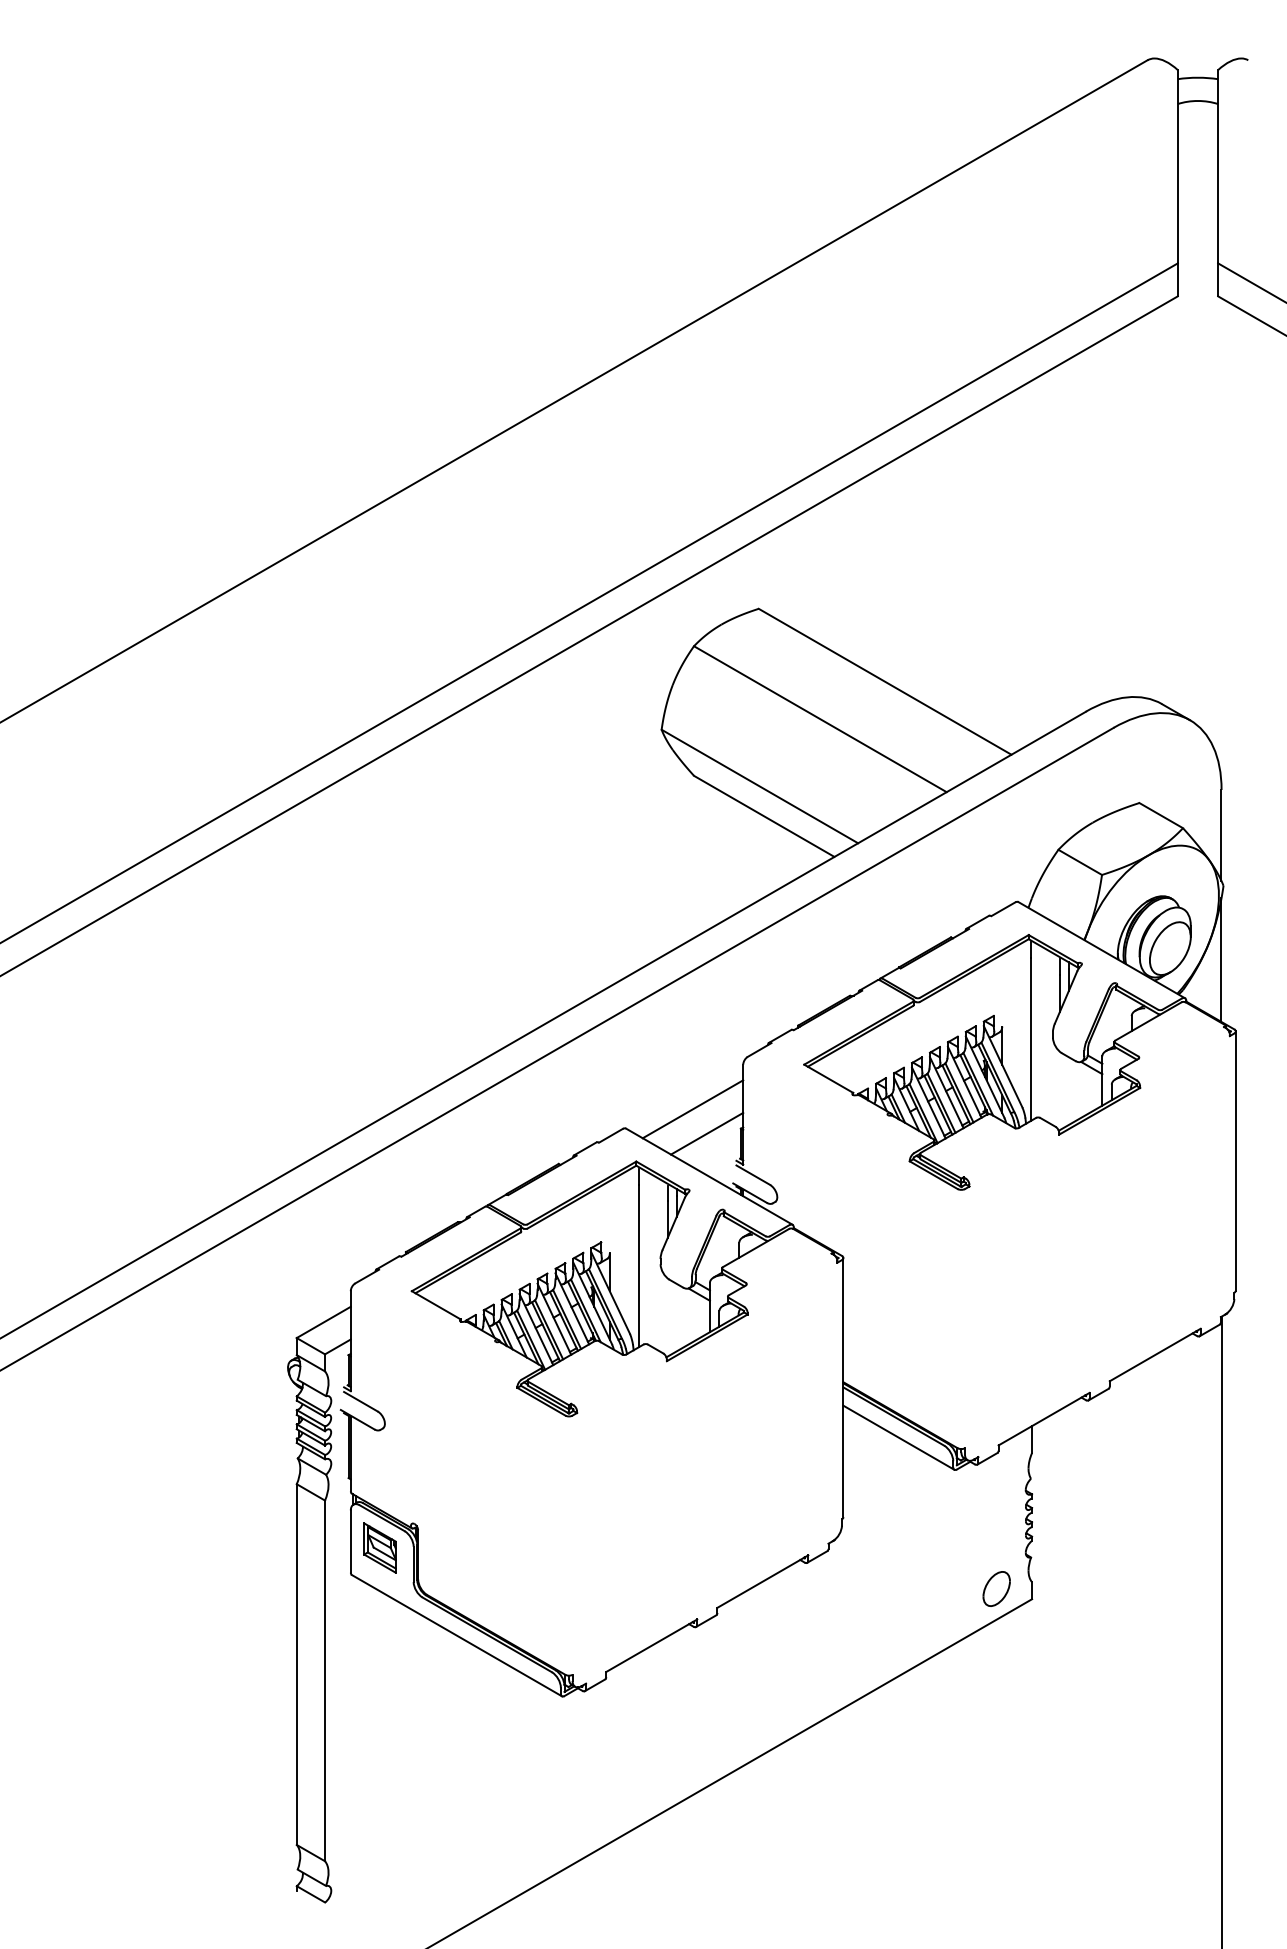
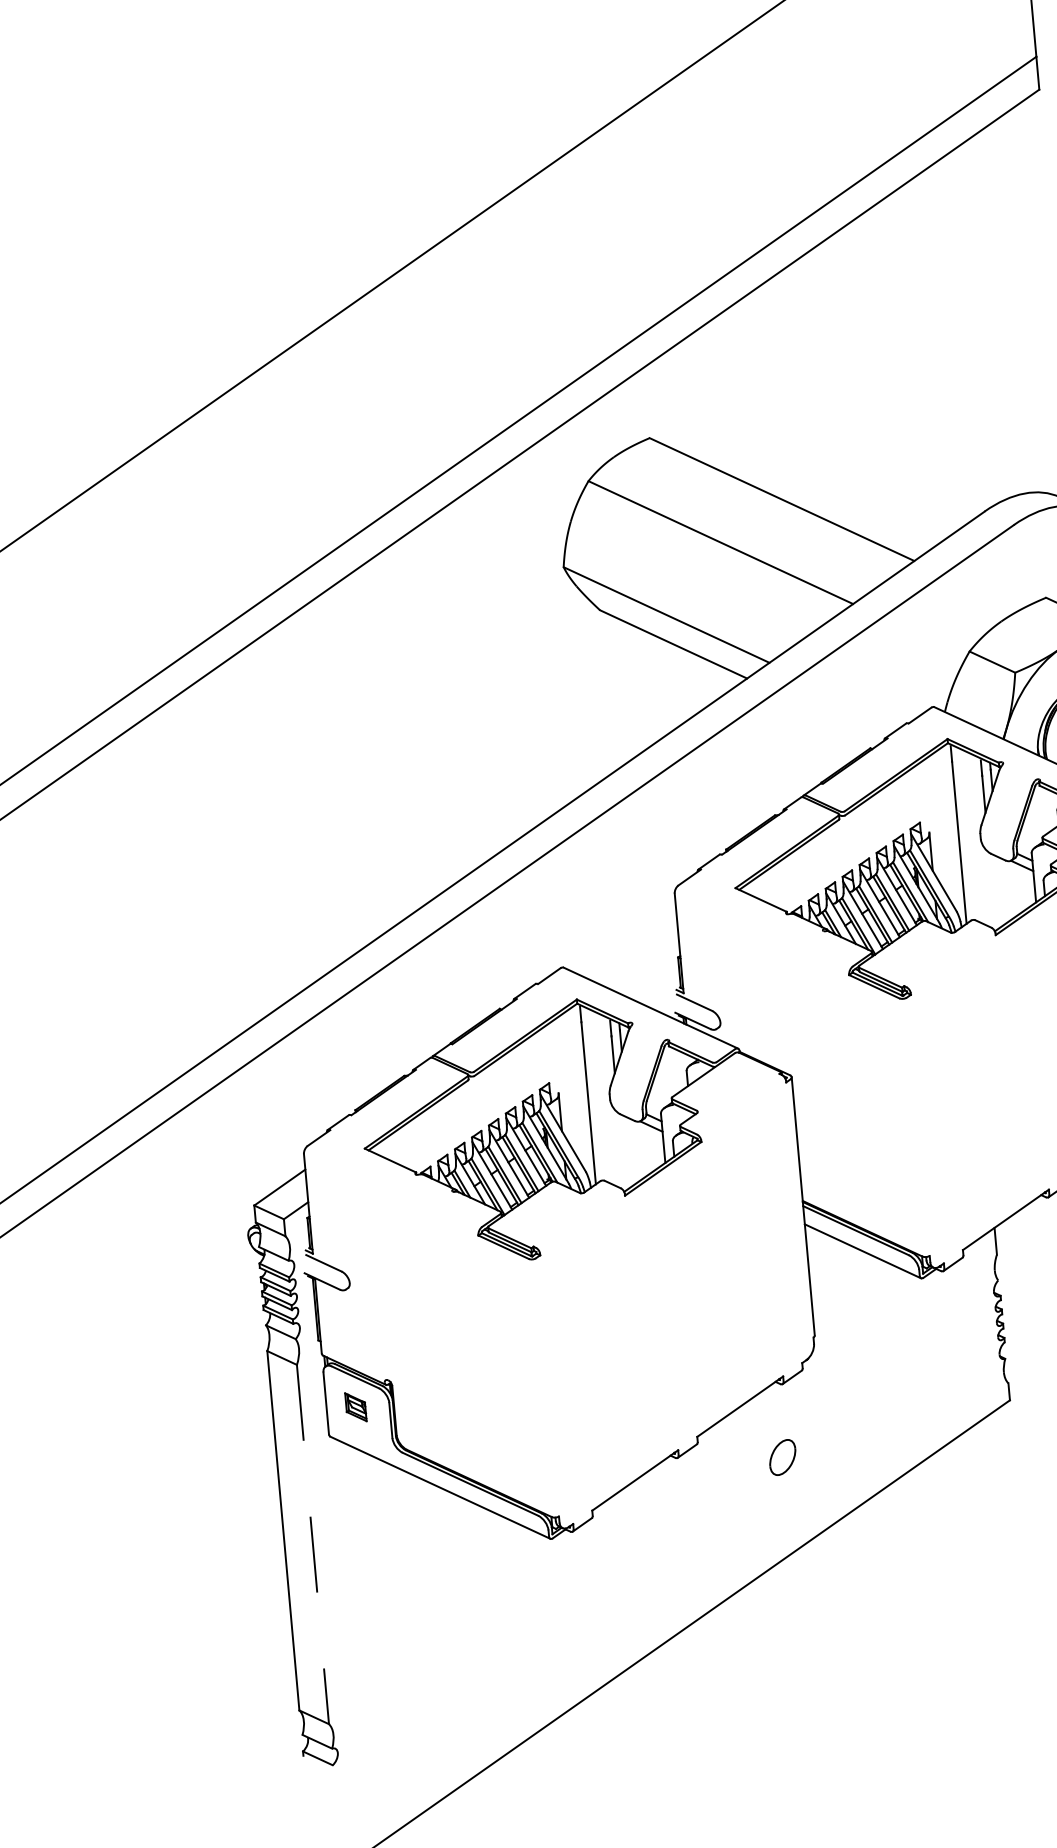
line: (692, 1109) -> (628, 942), removed
line: (707, 1133) -> (645, 965), removed
part: (379, 1547) -> (355, 1406), size x0.6
part: (996, 1588) -> (782, 1457), moved
line: (325, 1681) -> (313, 1545), solid -> dashed

